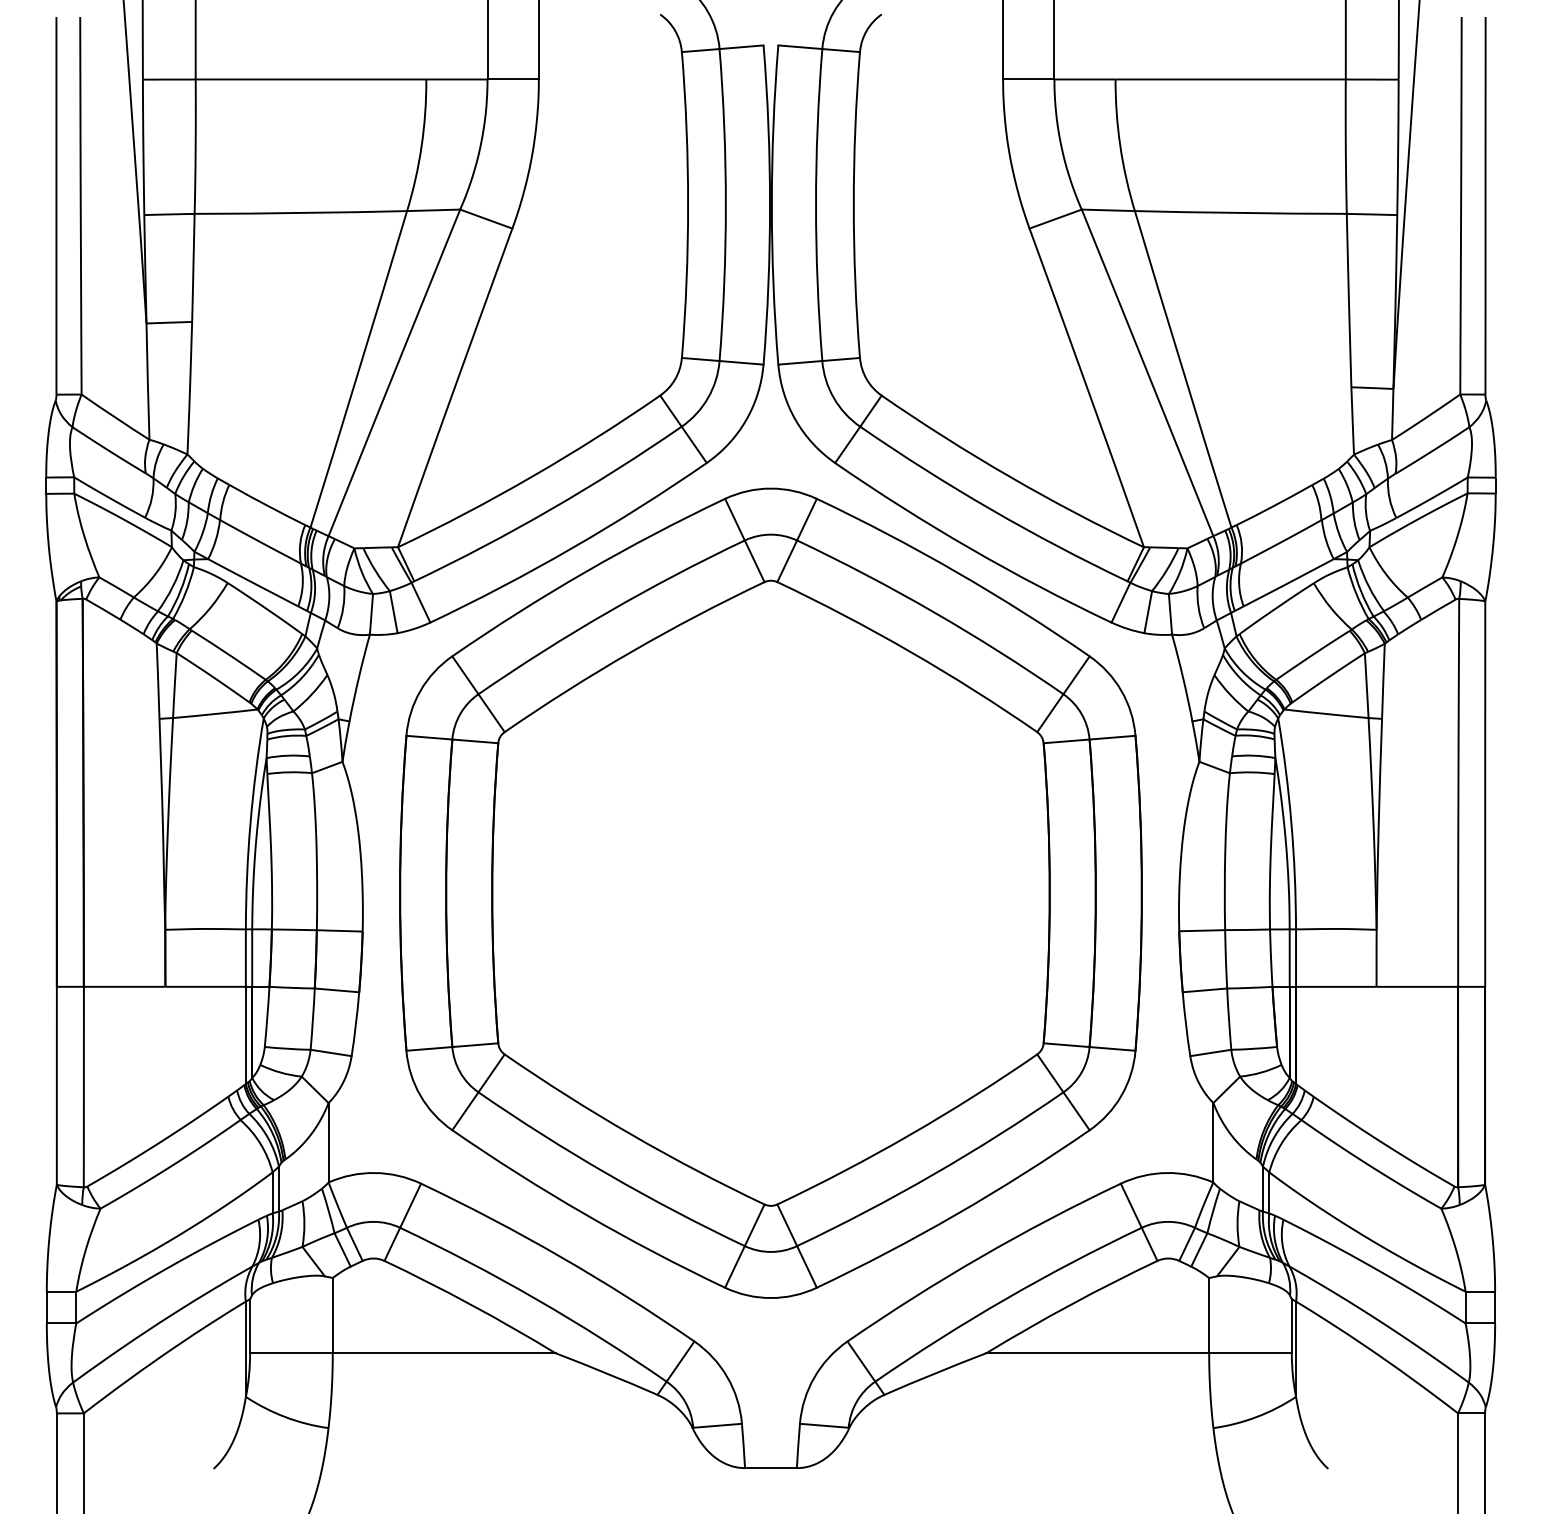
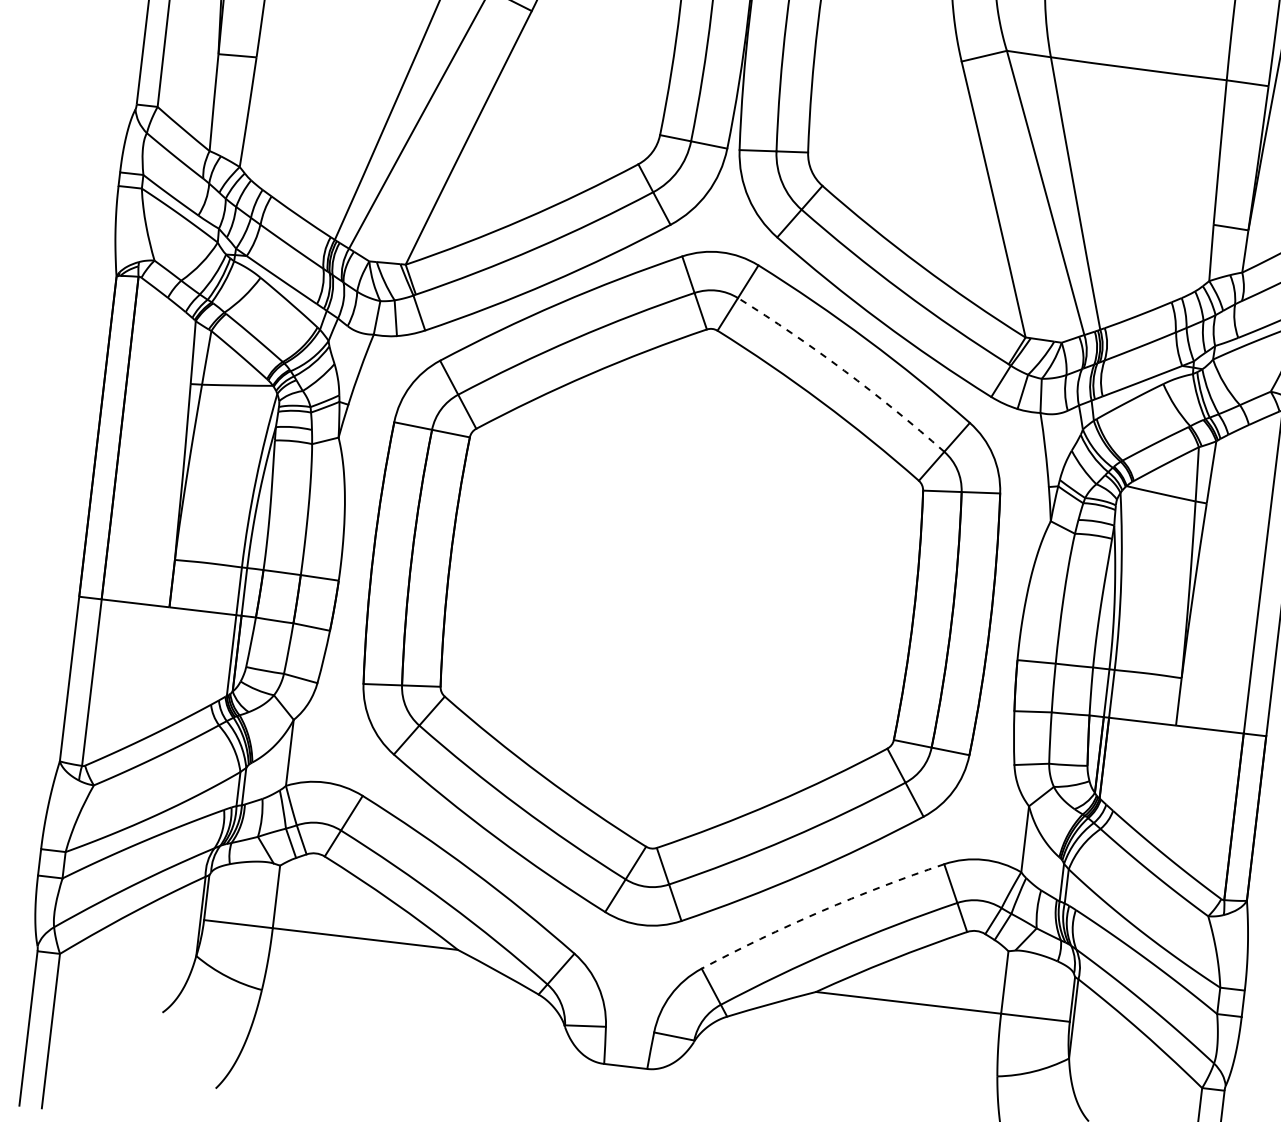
arc: (933, 611) -> (844, 370), solid -> dashed
arc: (980, 1257) -> (820, 911), solid -> dashed

